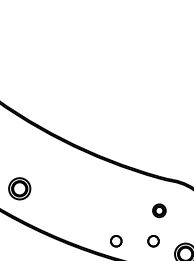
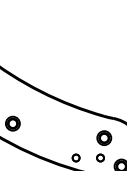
part: (159, 209) -> (104, 137), size x1.67

